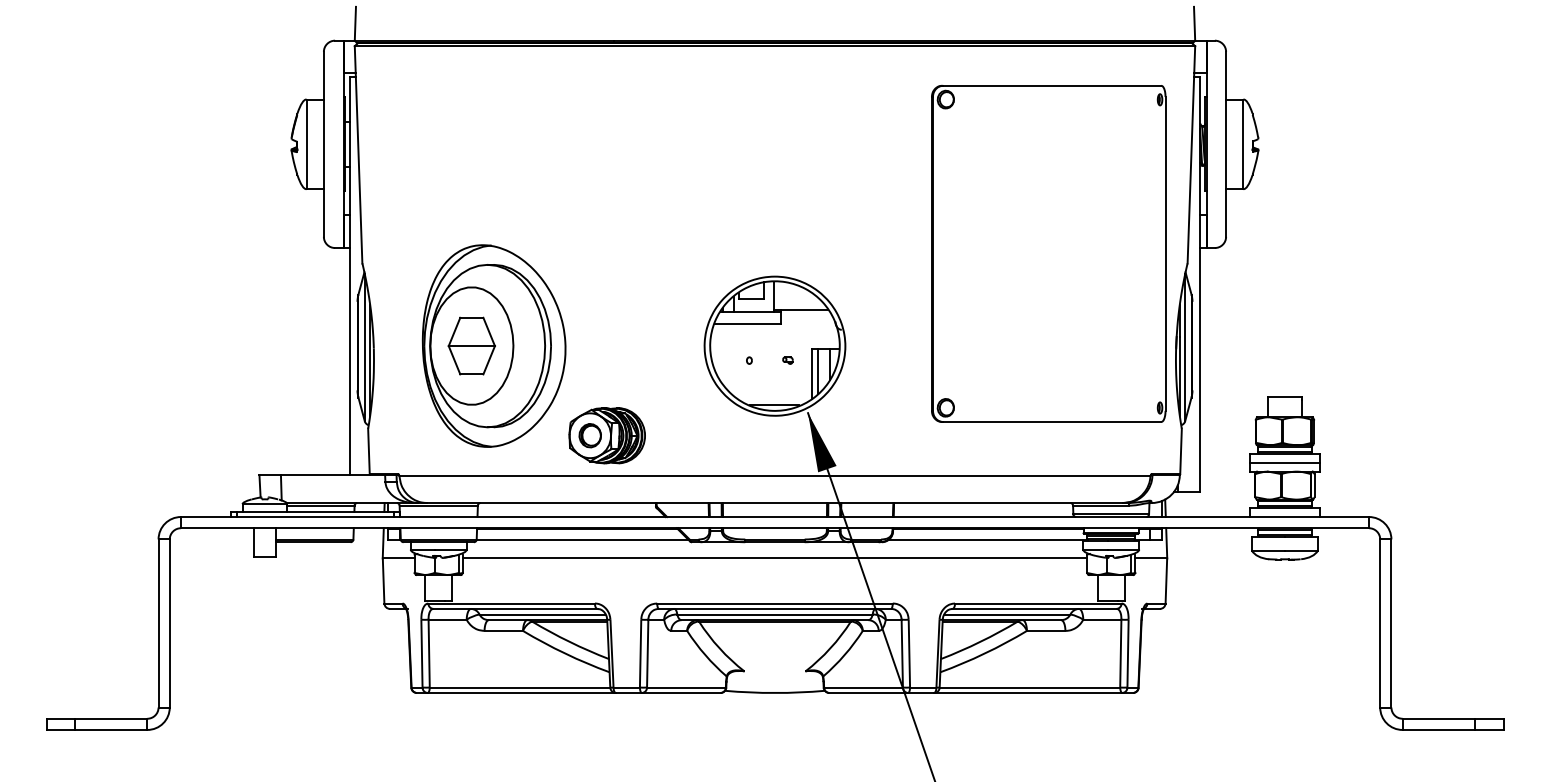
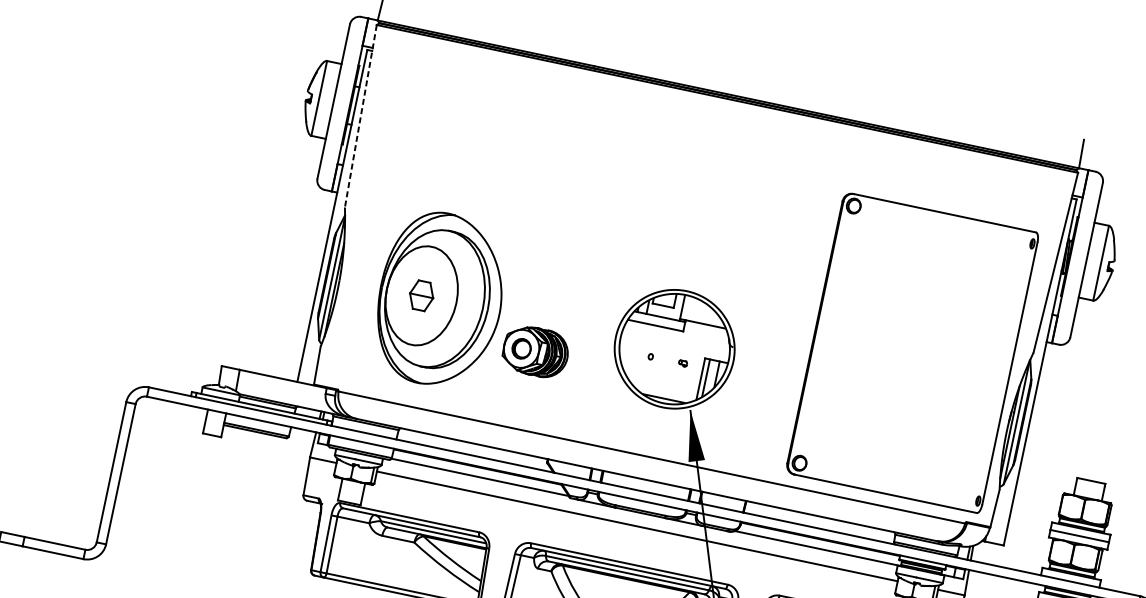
line: (358, 154) -> (360, 116), solid -> dashed
part: (1048, 253) -> (912, 352), moved
part: (471, 345) -> (421, 295), size x0.6
part: (606, 435) -> (535, 351), moved

